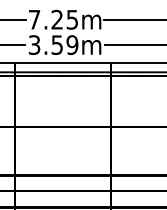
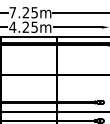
text: (53, 43) -> (23, 26), 3.59m -> 4.25m

